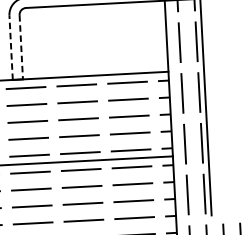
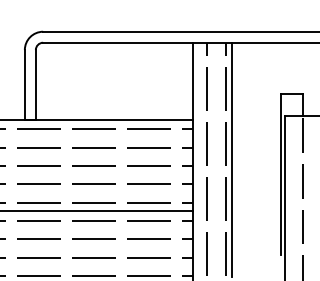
line: (20, 46) -> (35, 84), dashed -> solid
line: (10, 47) -> (24, 84), dashed -> solid

